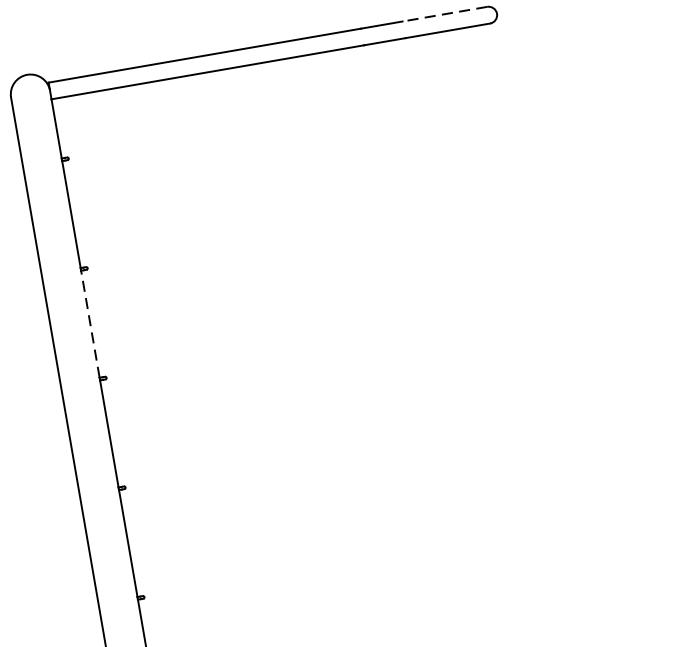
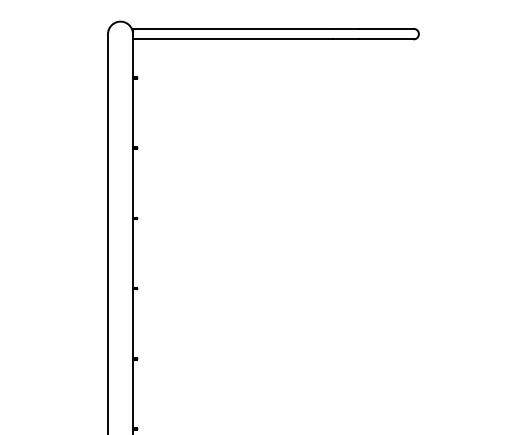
line: (444, 13) -> (386, 28), dashed -> solid
line: (90, 322) -> (133, 182), dashed -> solid

